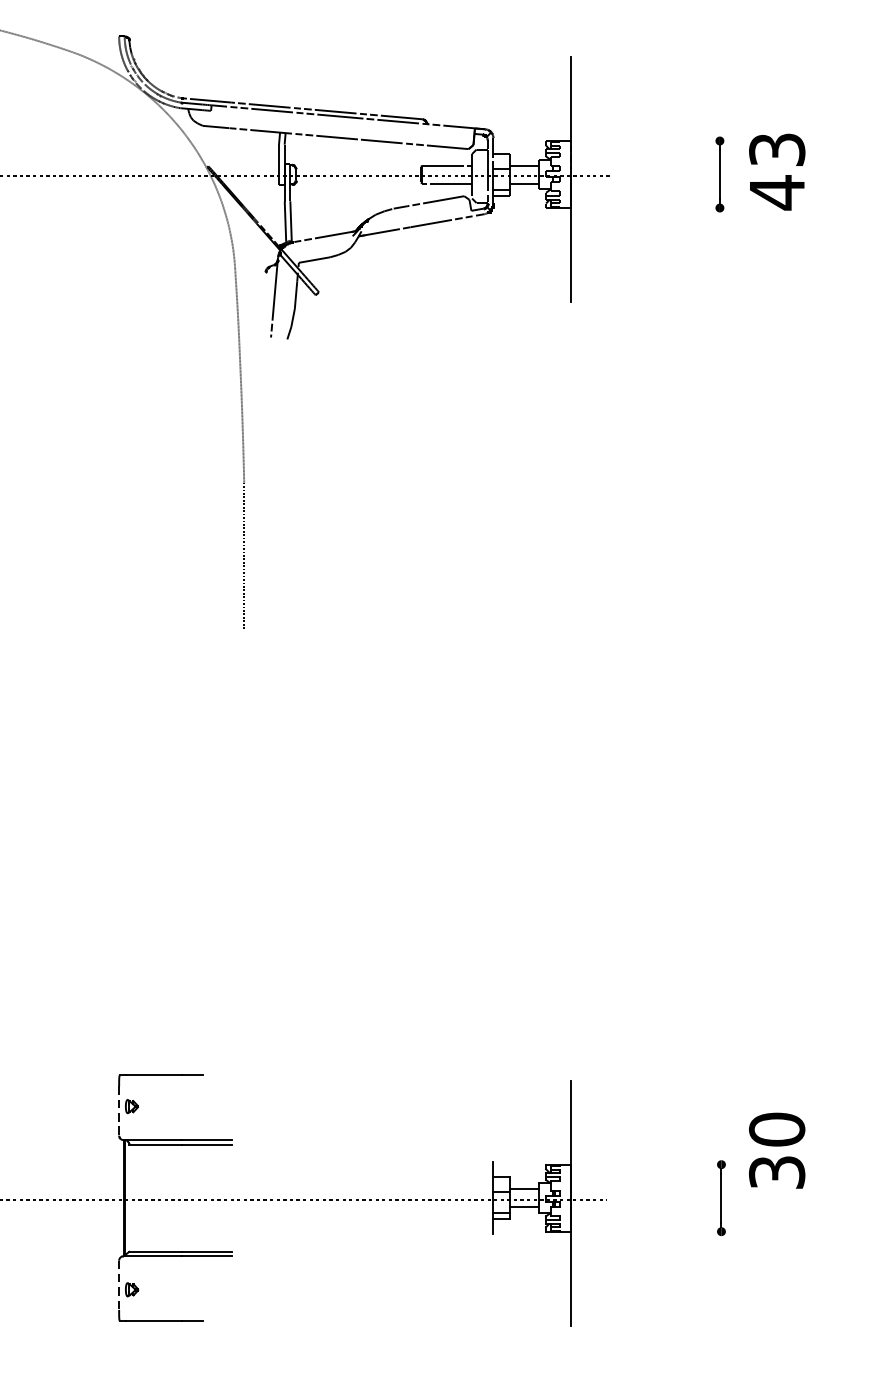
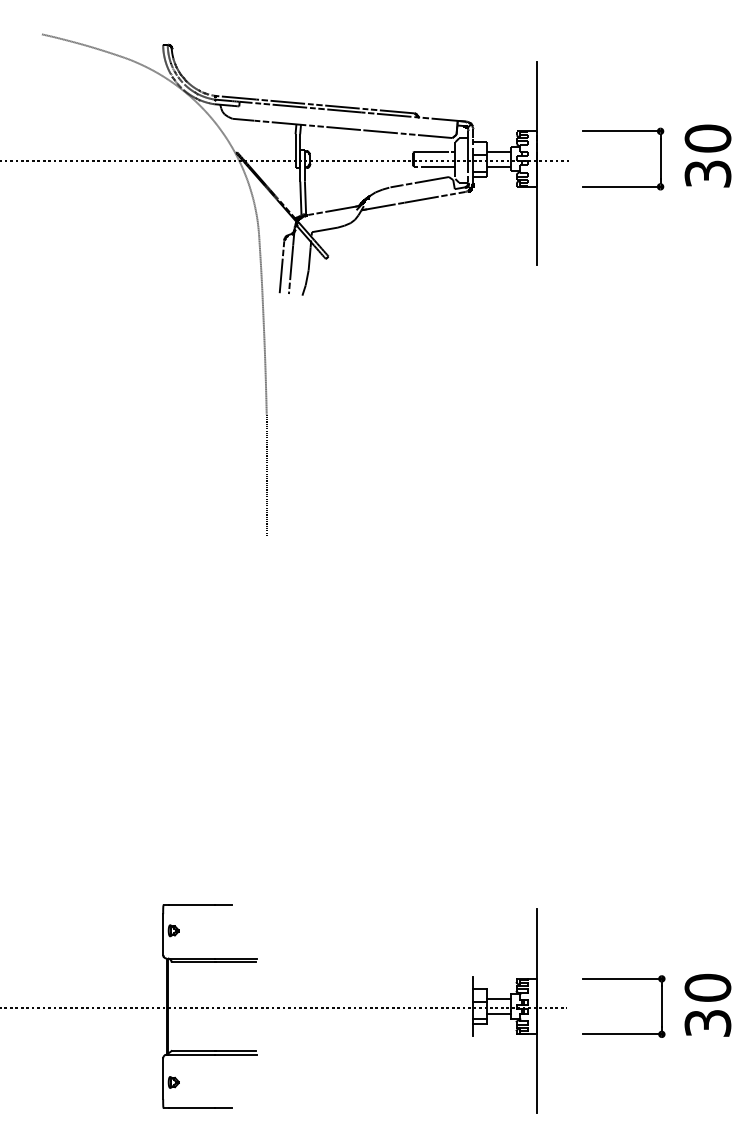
line: (672, 141) -> (621, 131), added
text: (776, 171) -> (707, 156), 43 -> 30
line: (672, 207) -> (621, 186), added
line: (262, 304) -> (281, 266), added
line: (119, 1112) -> (163, 935), dashed -> solid
text: (776, 1150) -> (707, 1005), moved
line: (673, 1164) -> (622, 978), added
line: (673, 1231) -> (622, 1034), added
line: (119, 1286) -> (163, 1079), dashed -> solid

